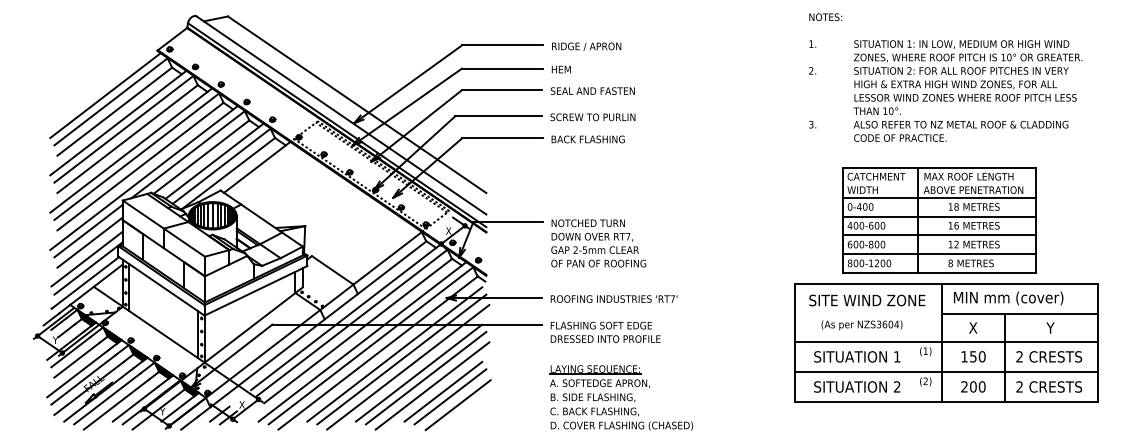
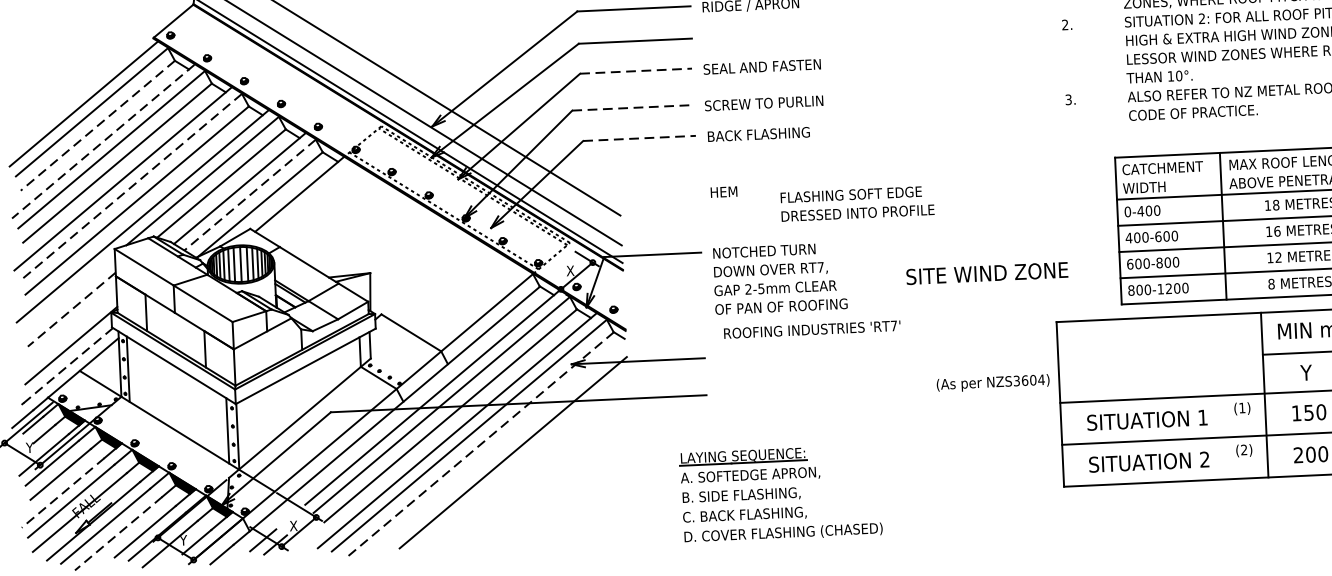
text: (560, 69) -> (722, 192), moved
line: (502, 90) -> (636, 71), solid -> dashed
line: (114, 111) -> (97, 125), solid -> dashed
line: (499, 116) -> (633, 108), solid -> dashed
line: (118, 123) -> (103, 141), solid -> dashed
line: (503, 138) -> (640, 138), solid -> dashed
line: (136, 156) -> (130, 186), solid -> dashed
line: (221, 166) -> (249, 195), solid -> dashed
line: (88, 230) -> (68, 292), removed
line: (89, 242) -> (70, 309), solid -> dashed
line: (86, 258) -> (67, 331), removed
line: (85, 282) -> (67, 365), solid -> dashed
text: (613, 298) -> (811, 328), moved
text: (867, 300) -> (987, 273), moved
text: (861, 325) -> (992, 383), moved
text: (972, 327) -> (1305, 372), X -> Y
text: (605, 331) -> (857, 202), moved
line: (378, 353) -> (480, 445), solid -> dashed
line: (394, 354) -> (502, 446), removed
line: (408, 367) -> (523, 463), removed
line: (419, 372) -> (538, 469), removed
line: (77, 373) -> (62, 492), solid -> dashed
line: (425, 377) -> (547, 476), removed
line: (432, 385) -> (557, 486), removed
line: (443, 391) -> (573, 494), removed
line: (450, 396) -> (583, 501), removed
part: (620, 397) -> (779, 493), moved
line: (116, 404) -> (118, 533), solid -> dashed
line: (457, 405) -> (593, 513), removed

